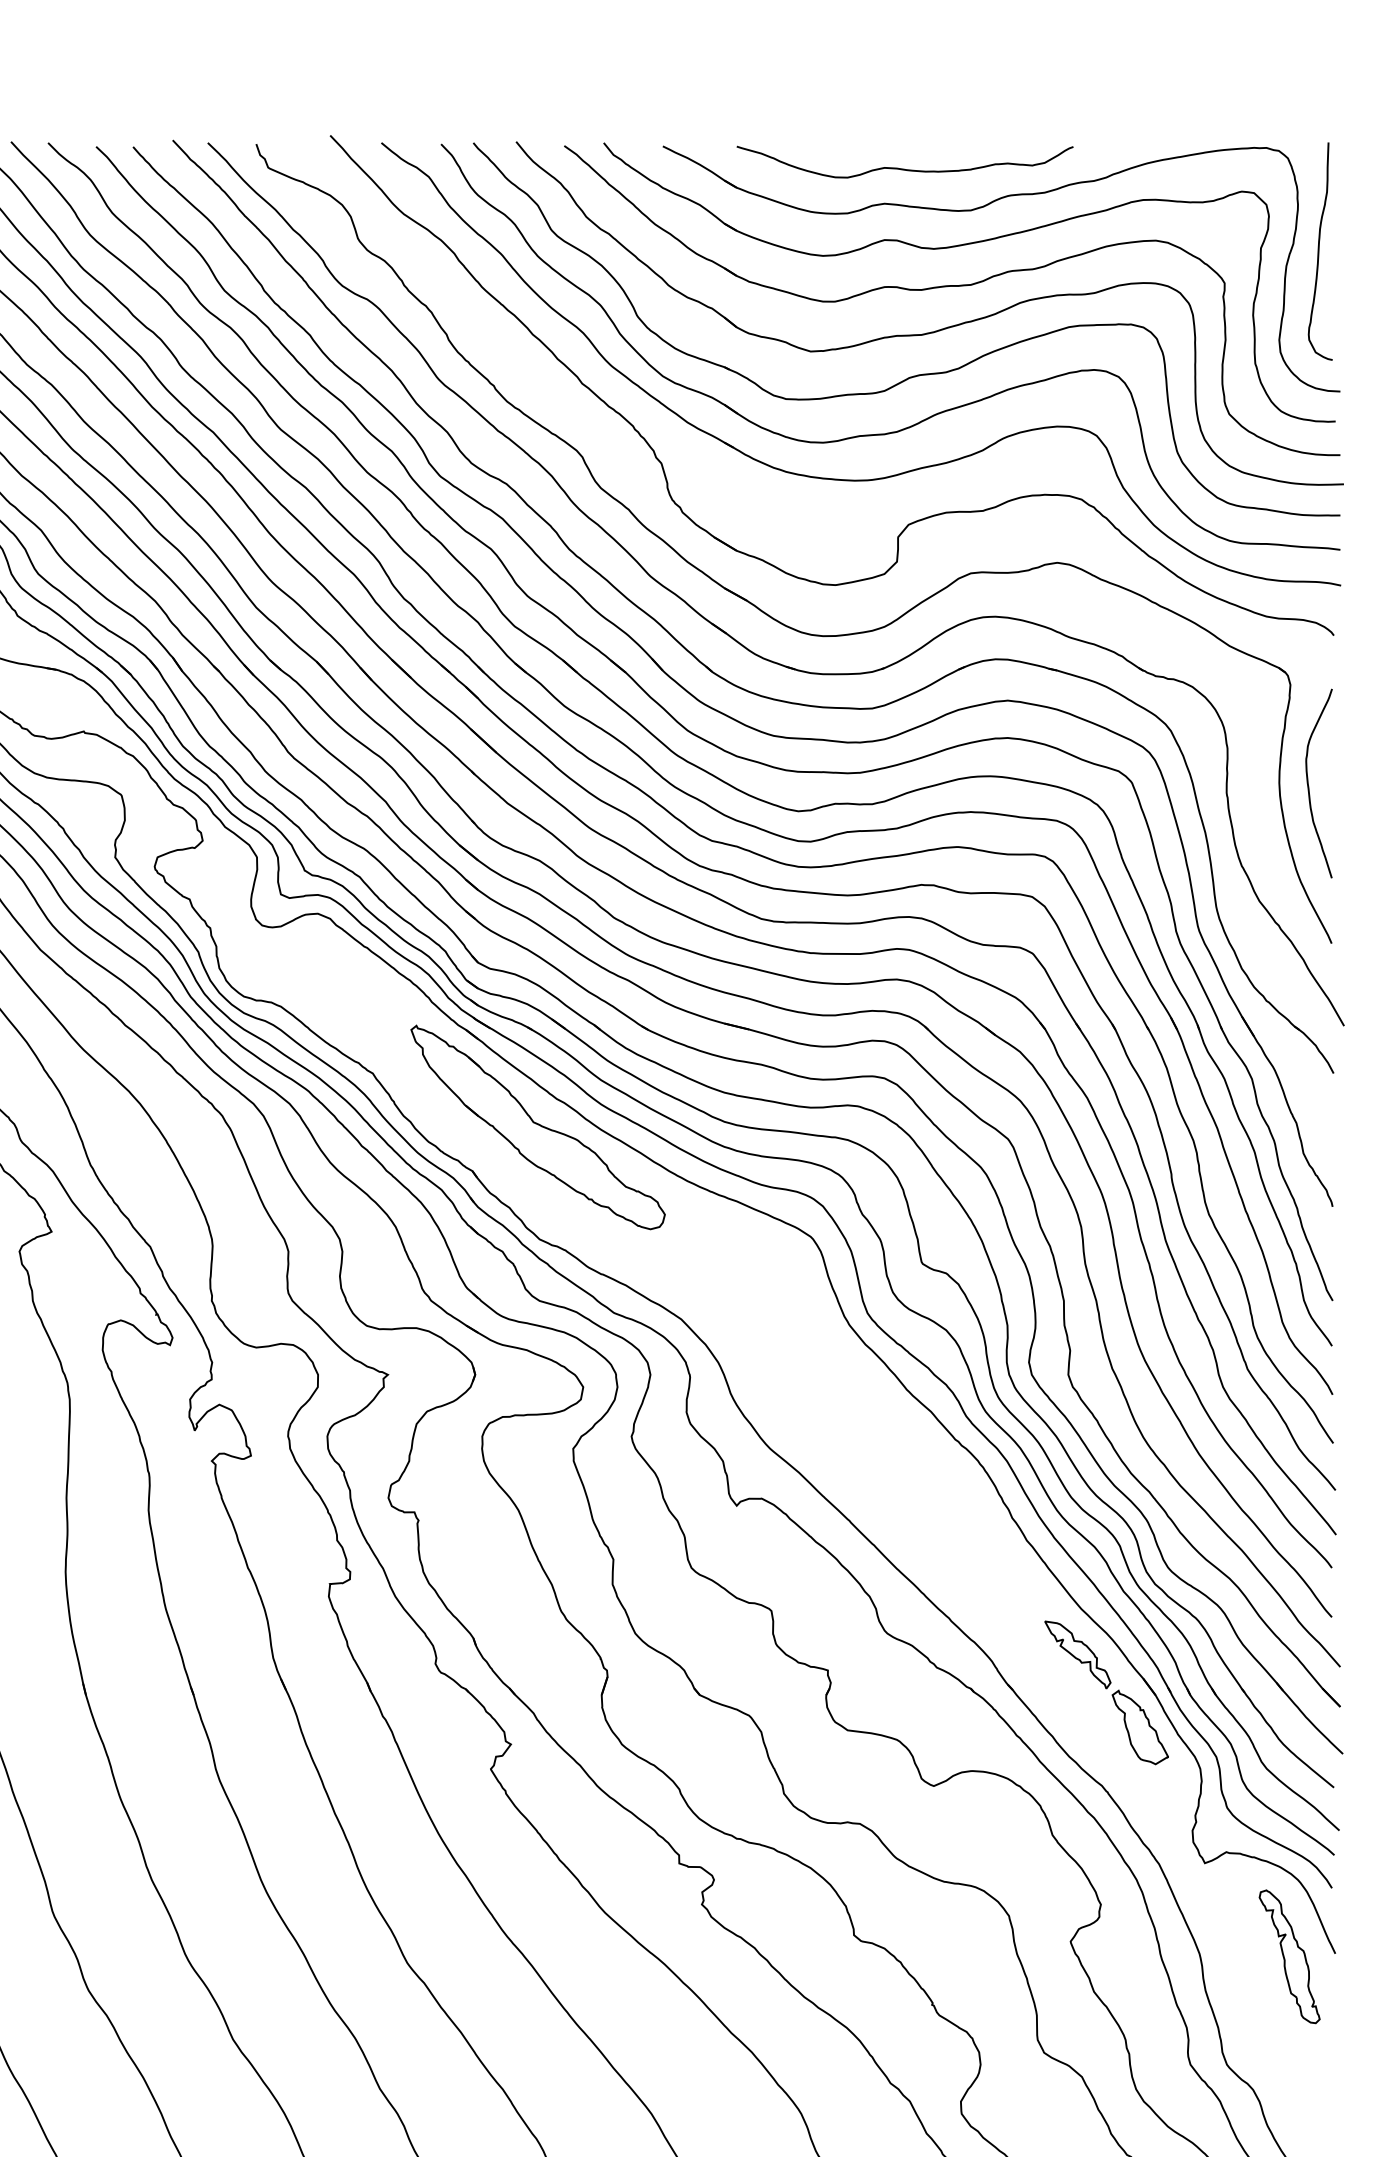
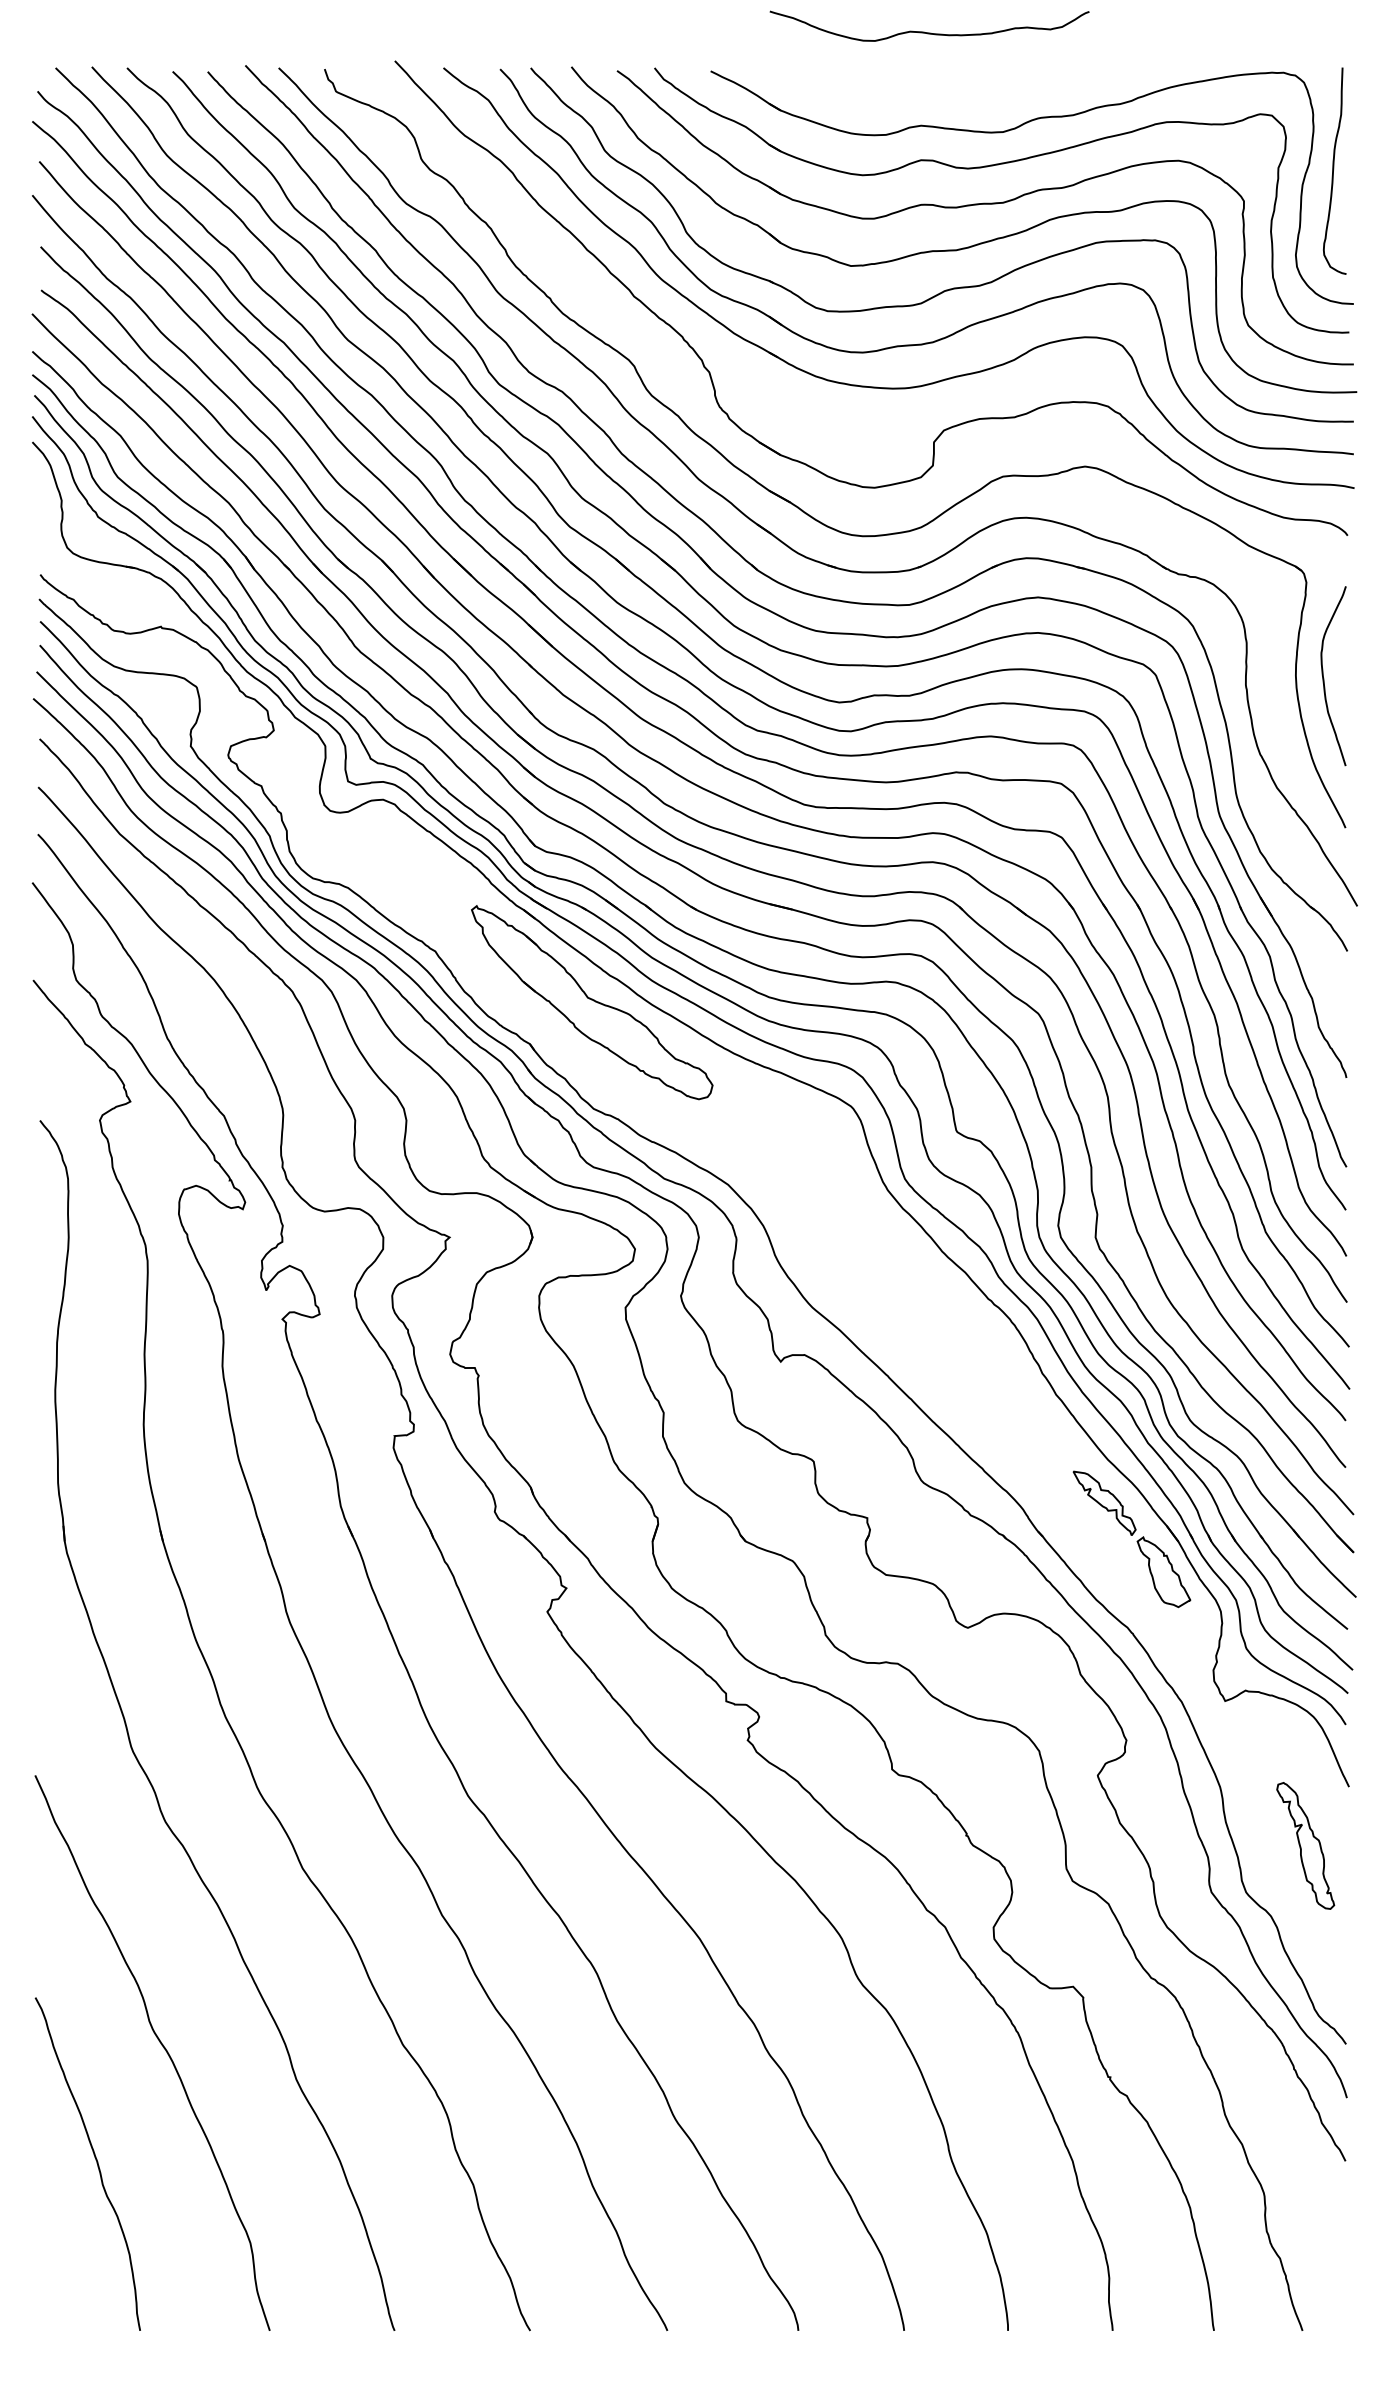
curve: (904, 168) -> (929, 32), moved
part: (1289, 1956) -> (1305, 1845), moved

